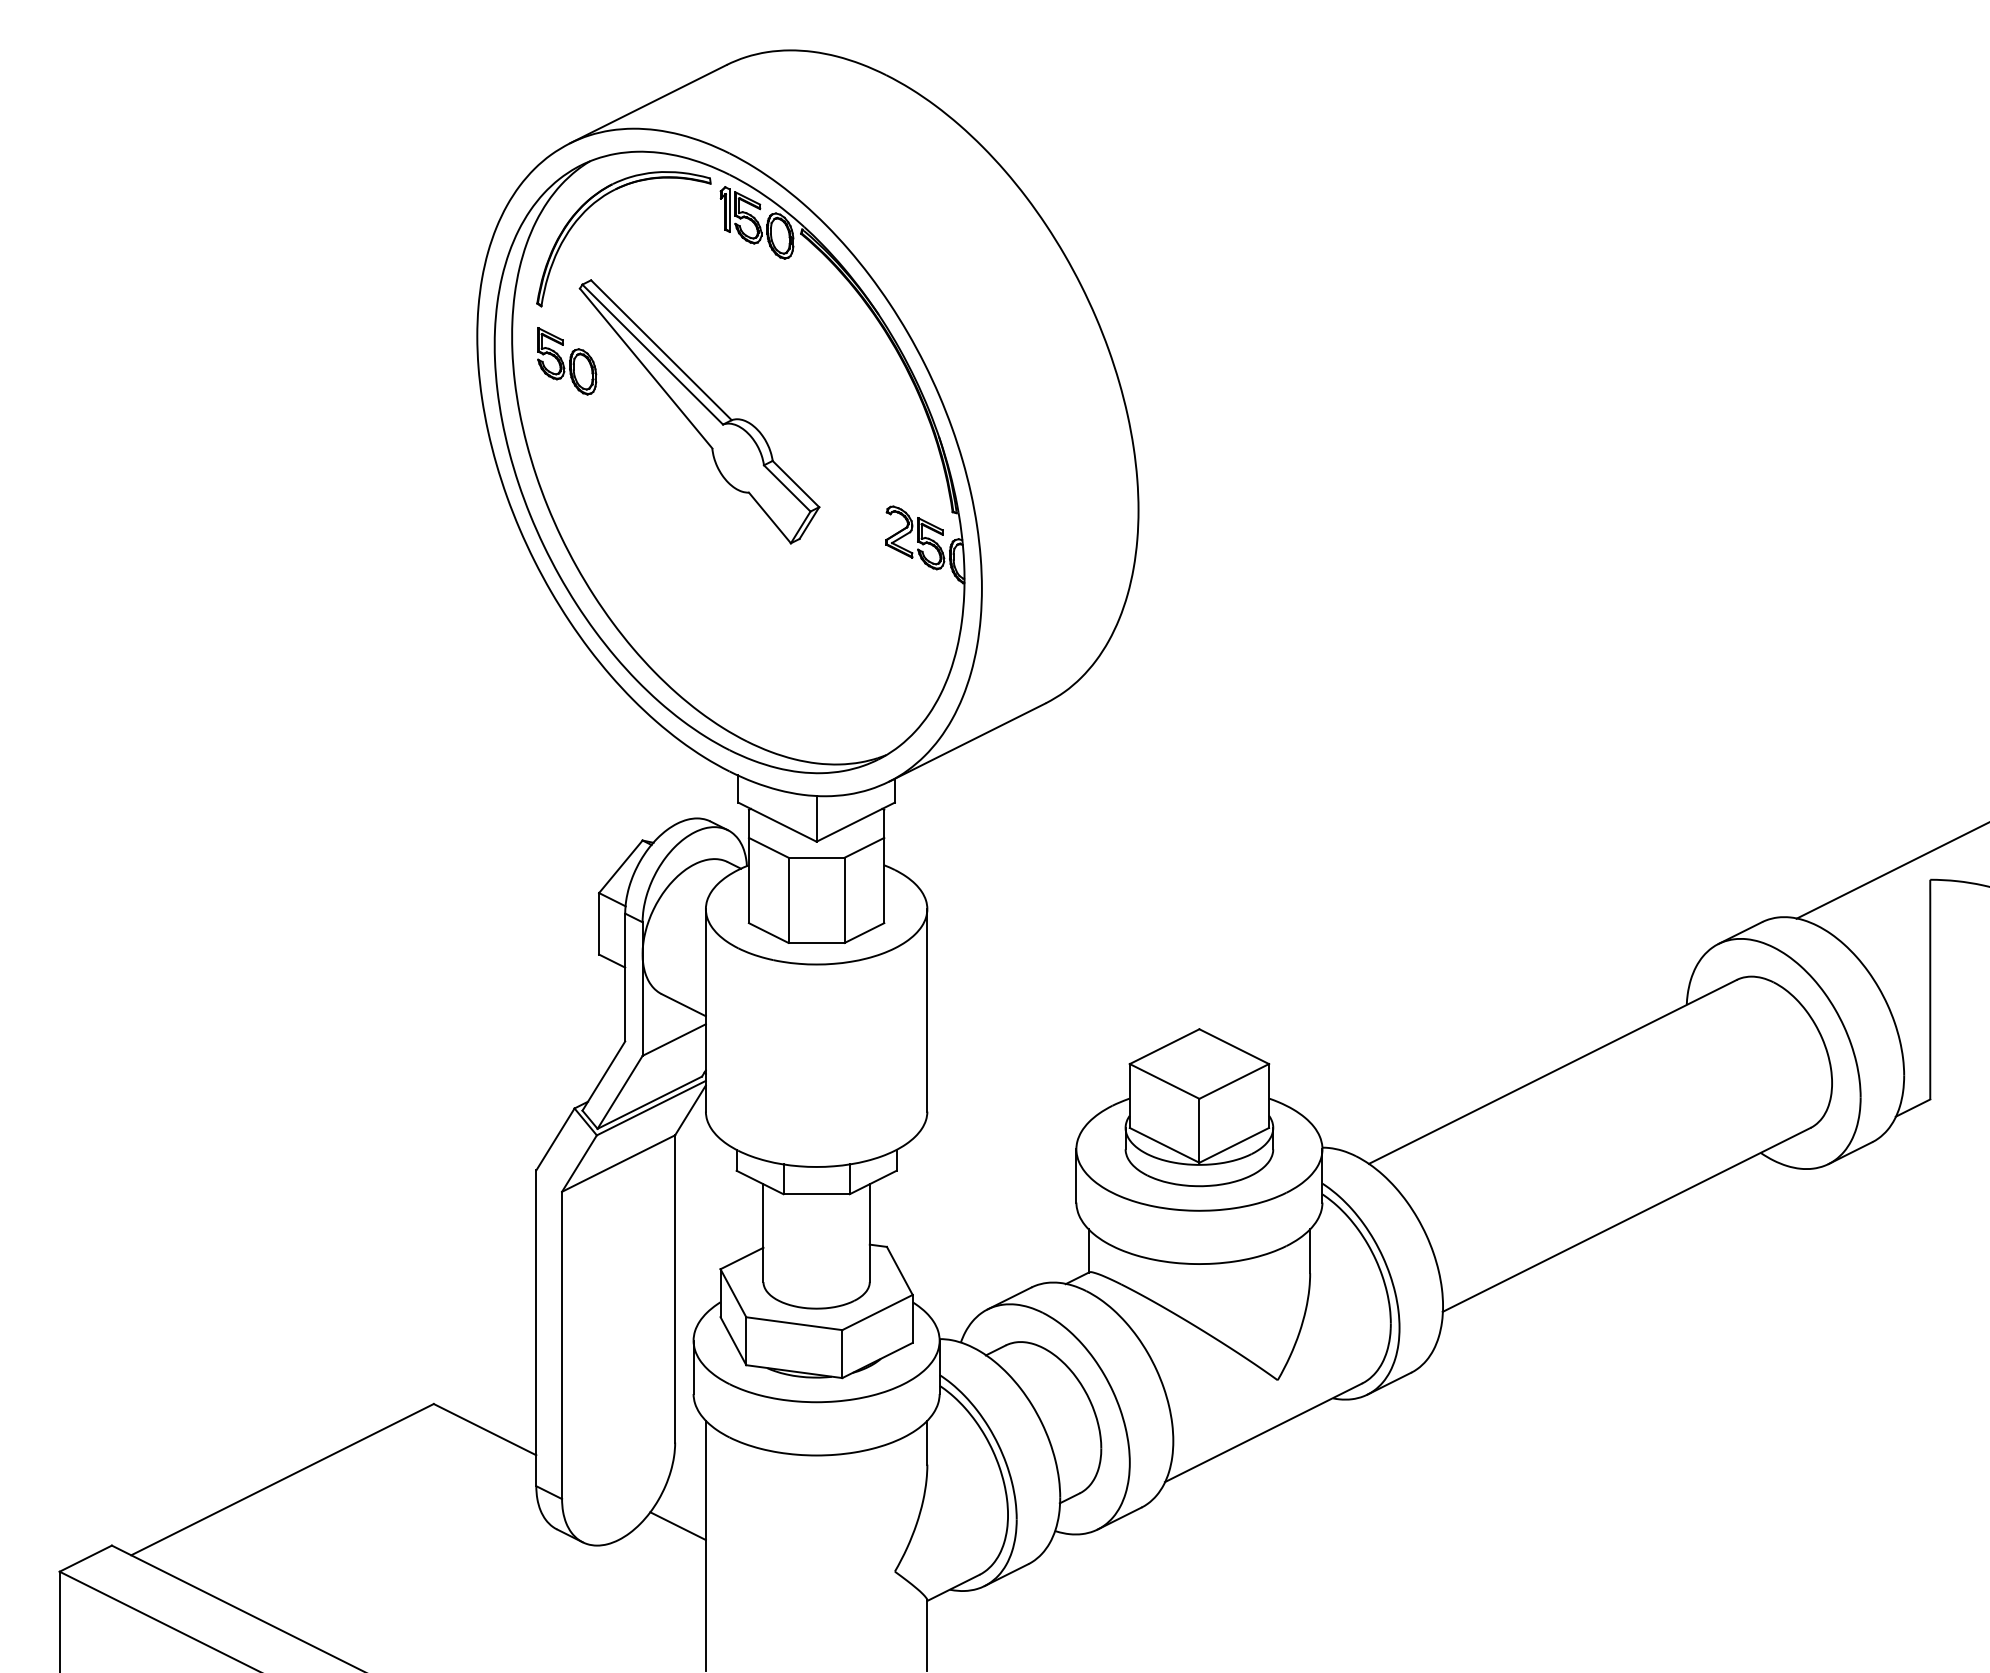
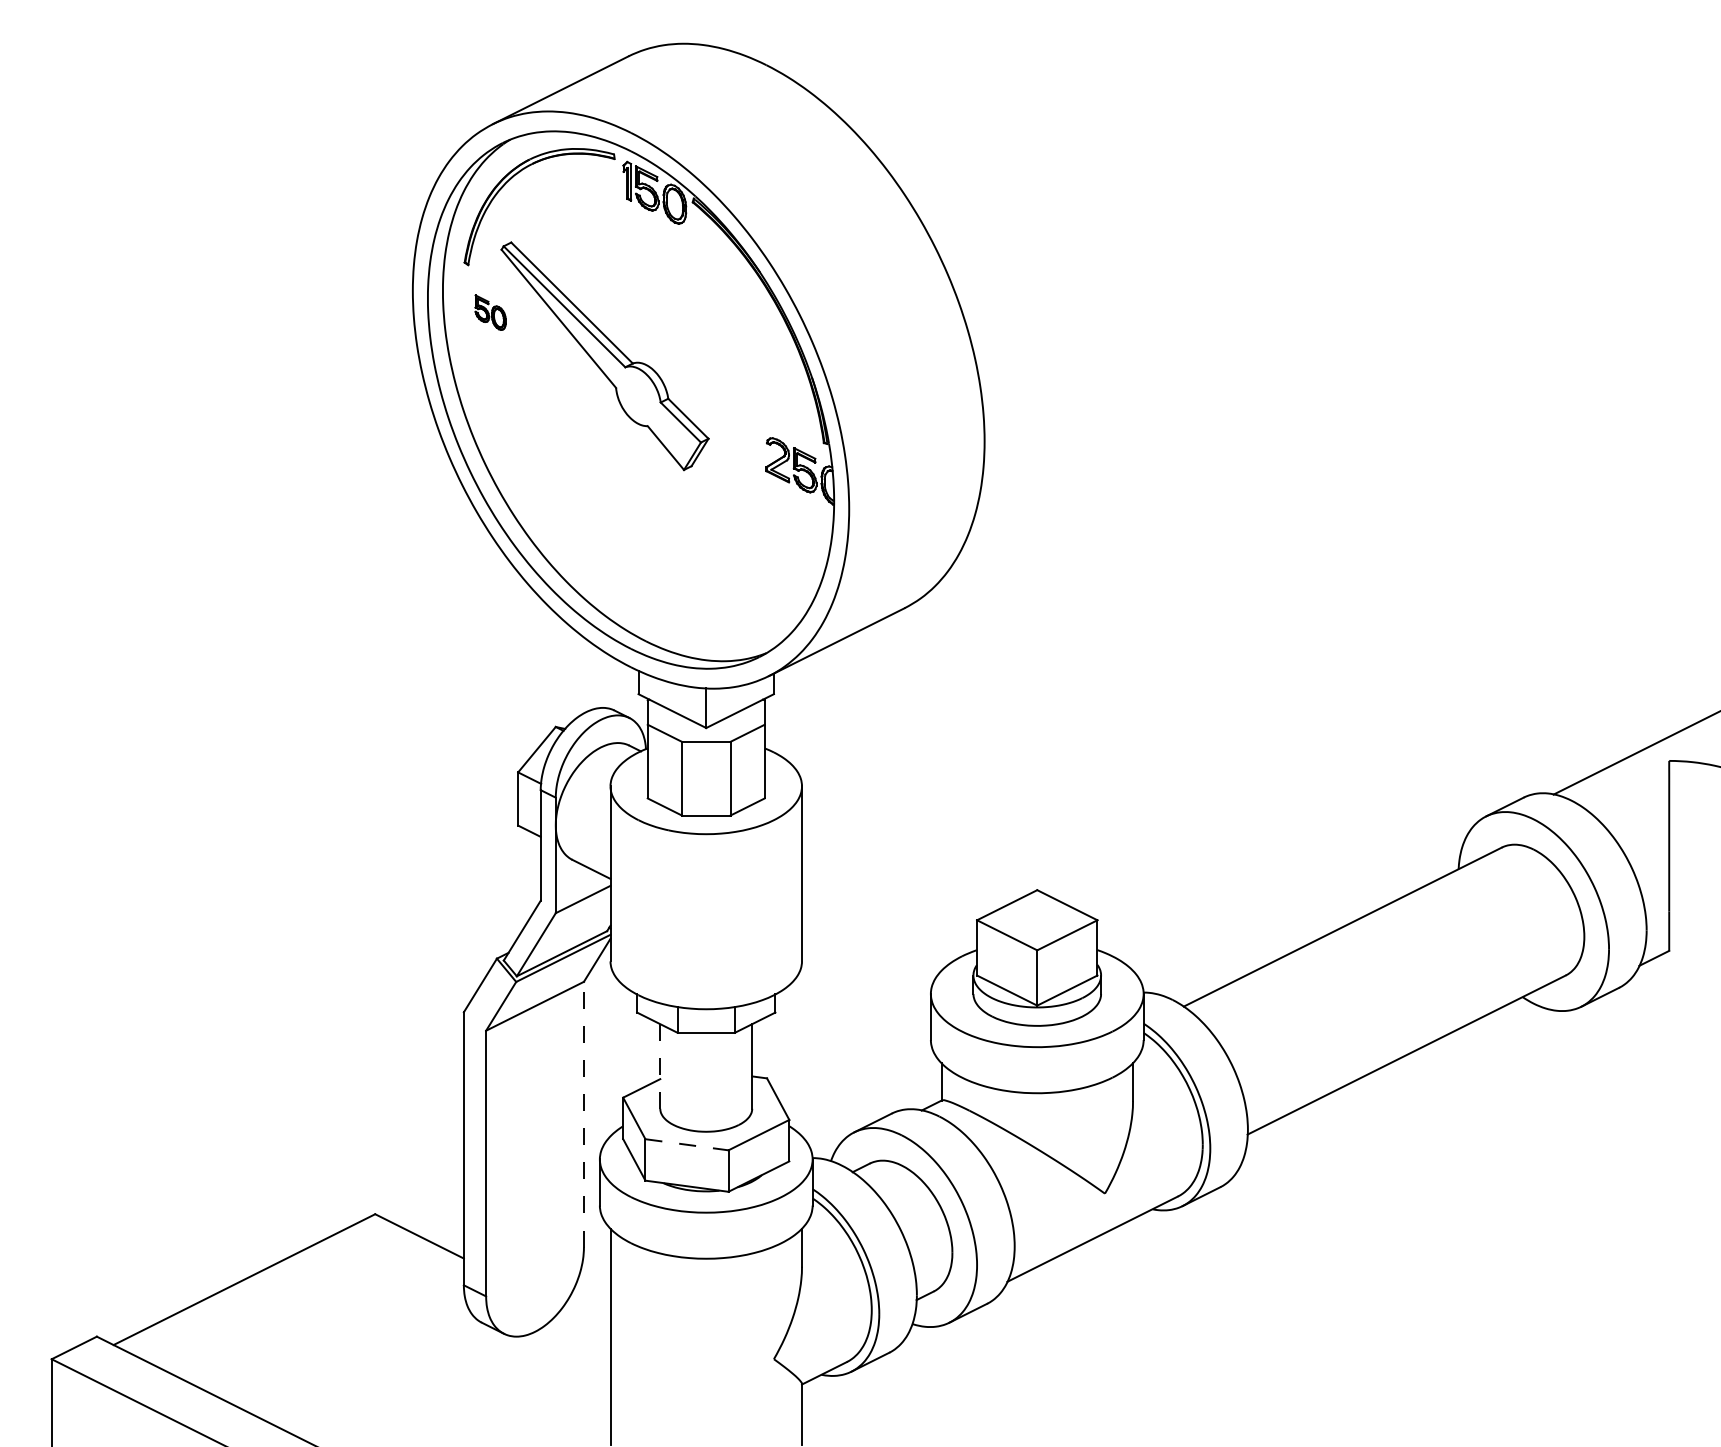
part: (567, 361) -> (490, 312), size x0.6
line: (763, 1233) -> (660, 1066), solid -> dashed
line: (675, 1288) -> (584, 1114), solid -> dashed
line: (794, 1323) -> (687, 1144), solid -> dashed
line: (677, 1526) -> (585, 1320), removed

